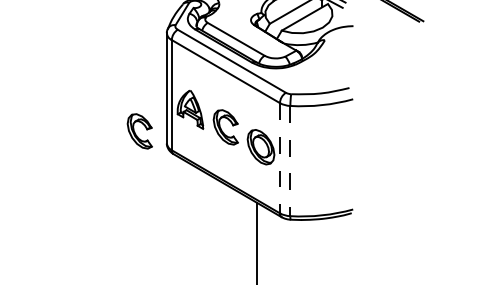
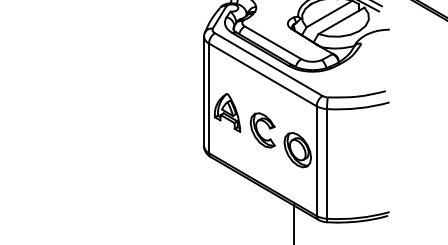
part: (139, 131) -> (176, 134), removed
line: (279, 158) -> (316, 161), dashed -> solid
line: (290, 161) -> (327, 164), dashed -> solid

